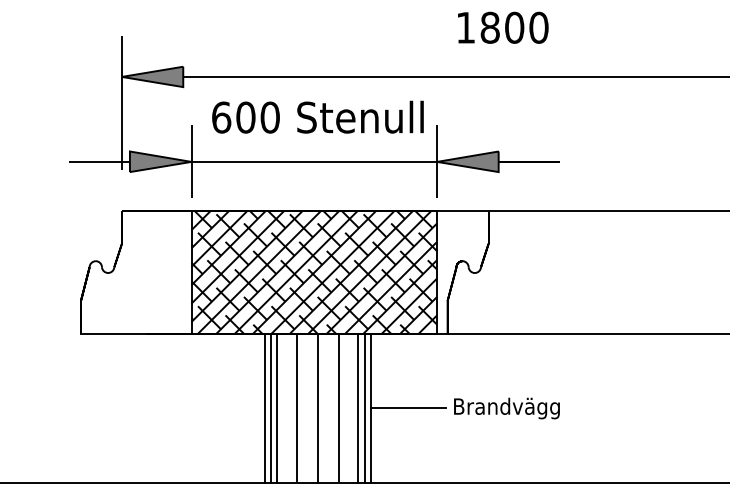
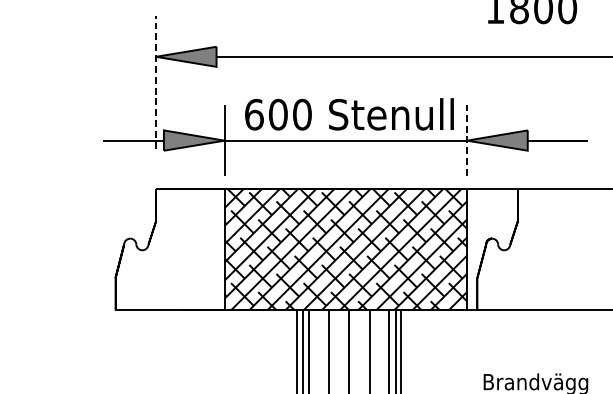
line: (121, 102) -> (155, 82), solid -> dashed
text: (317, 116) -> (348, 113), moved
line: (437, 160) -> (467, 139), solid -> dashed
line: (408, 408) -> (438, 383), removed

